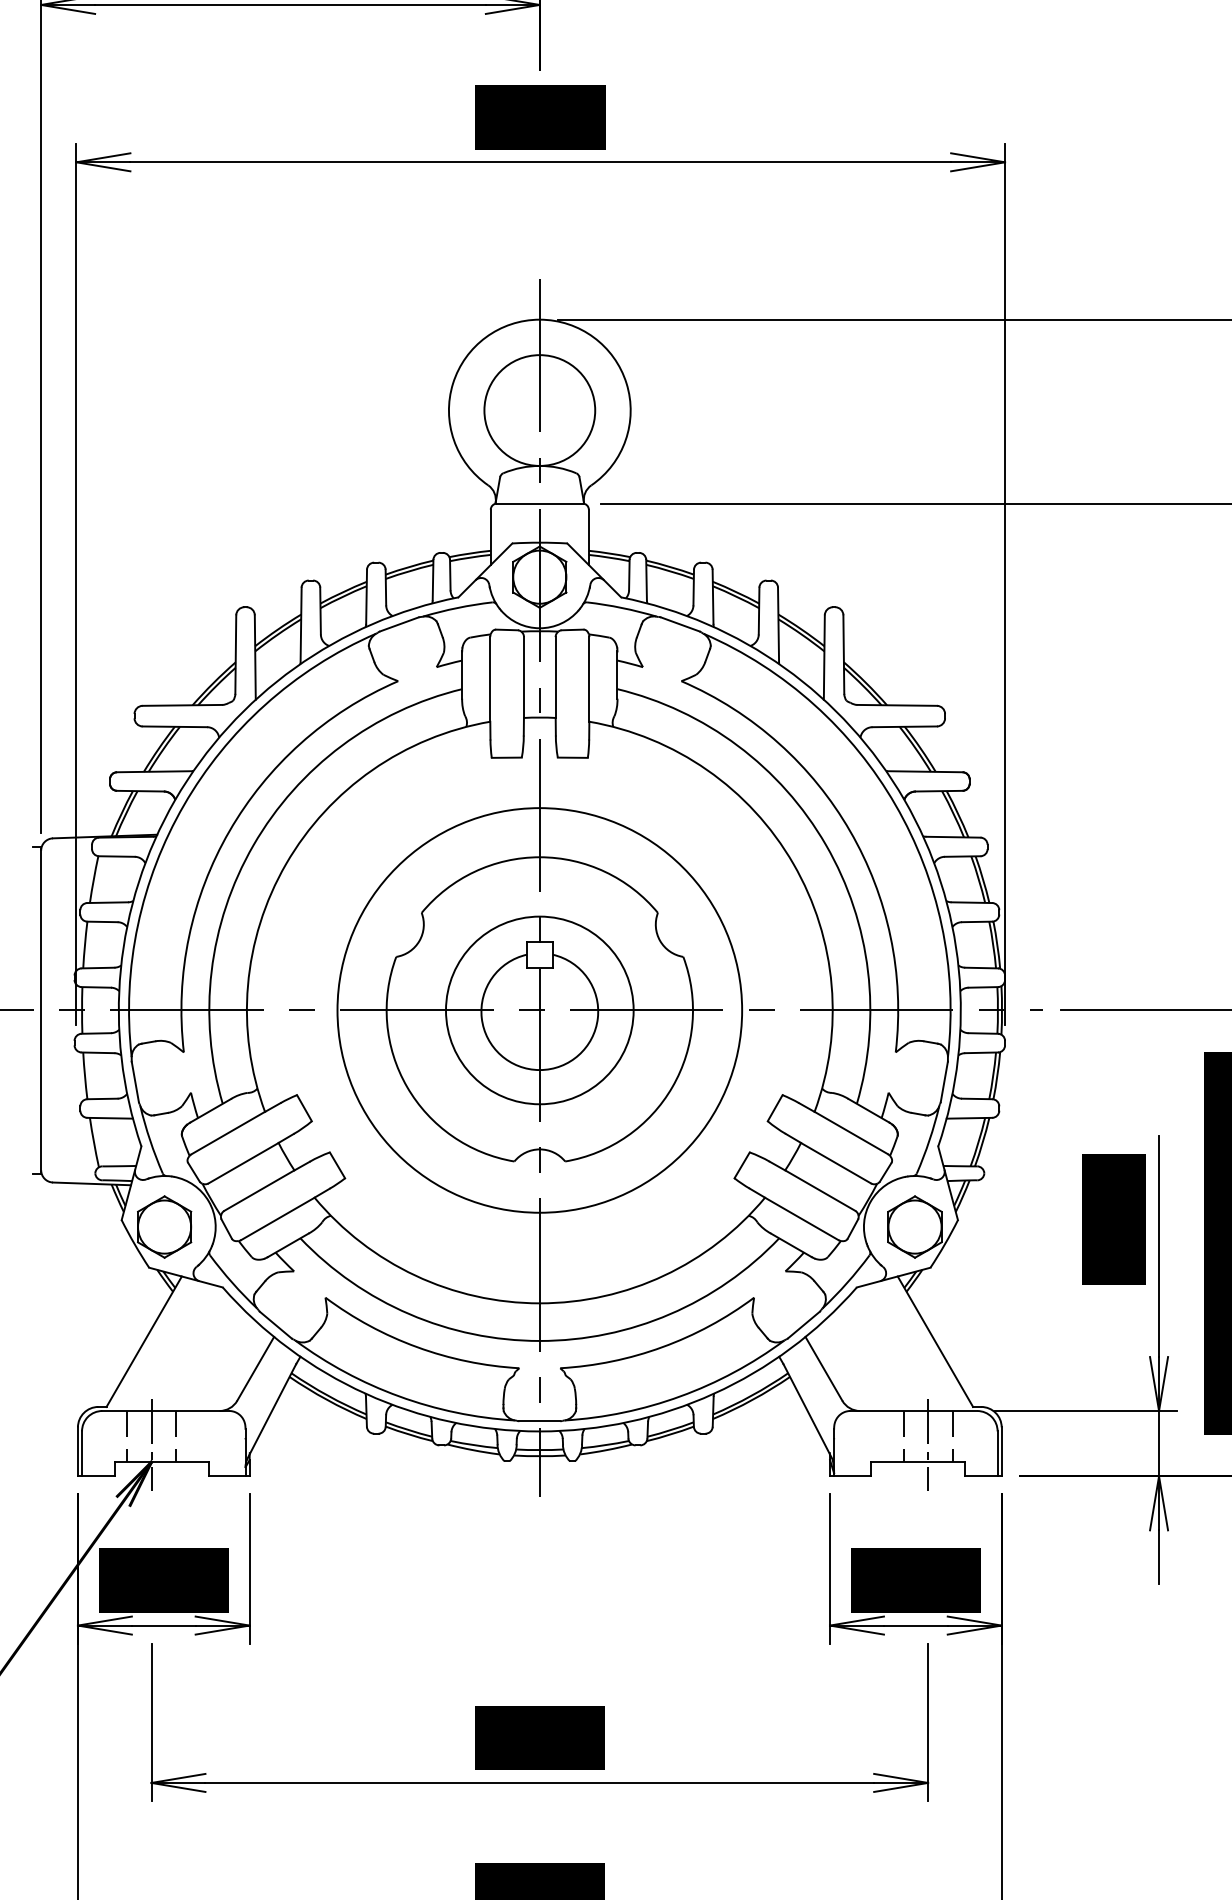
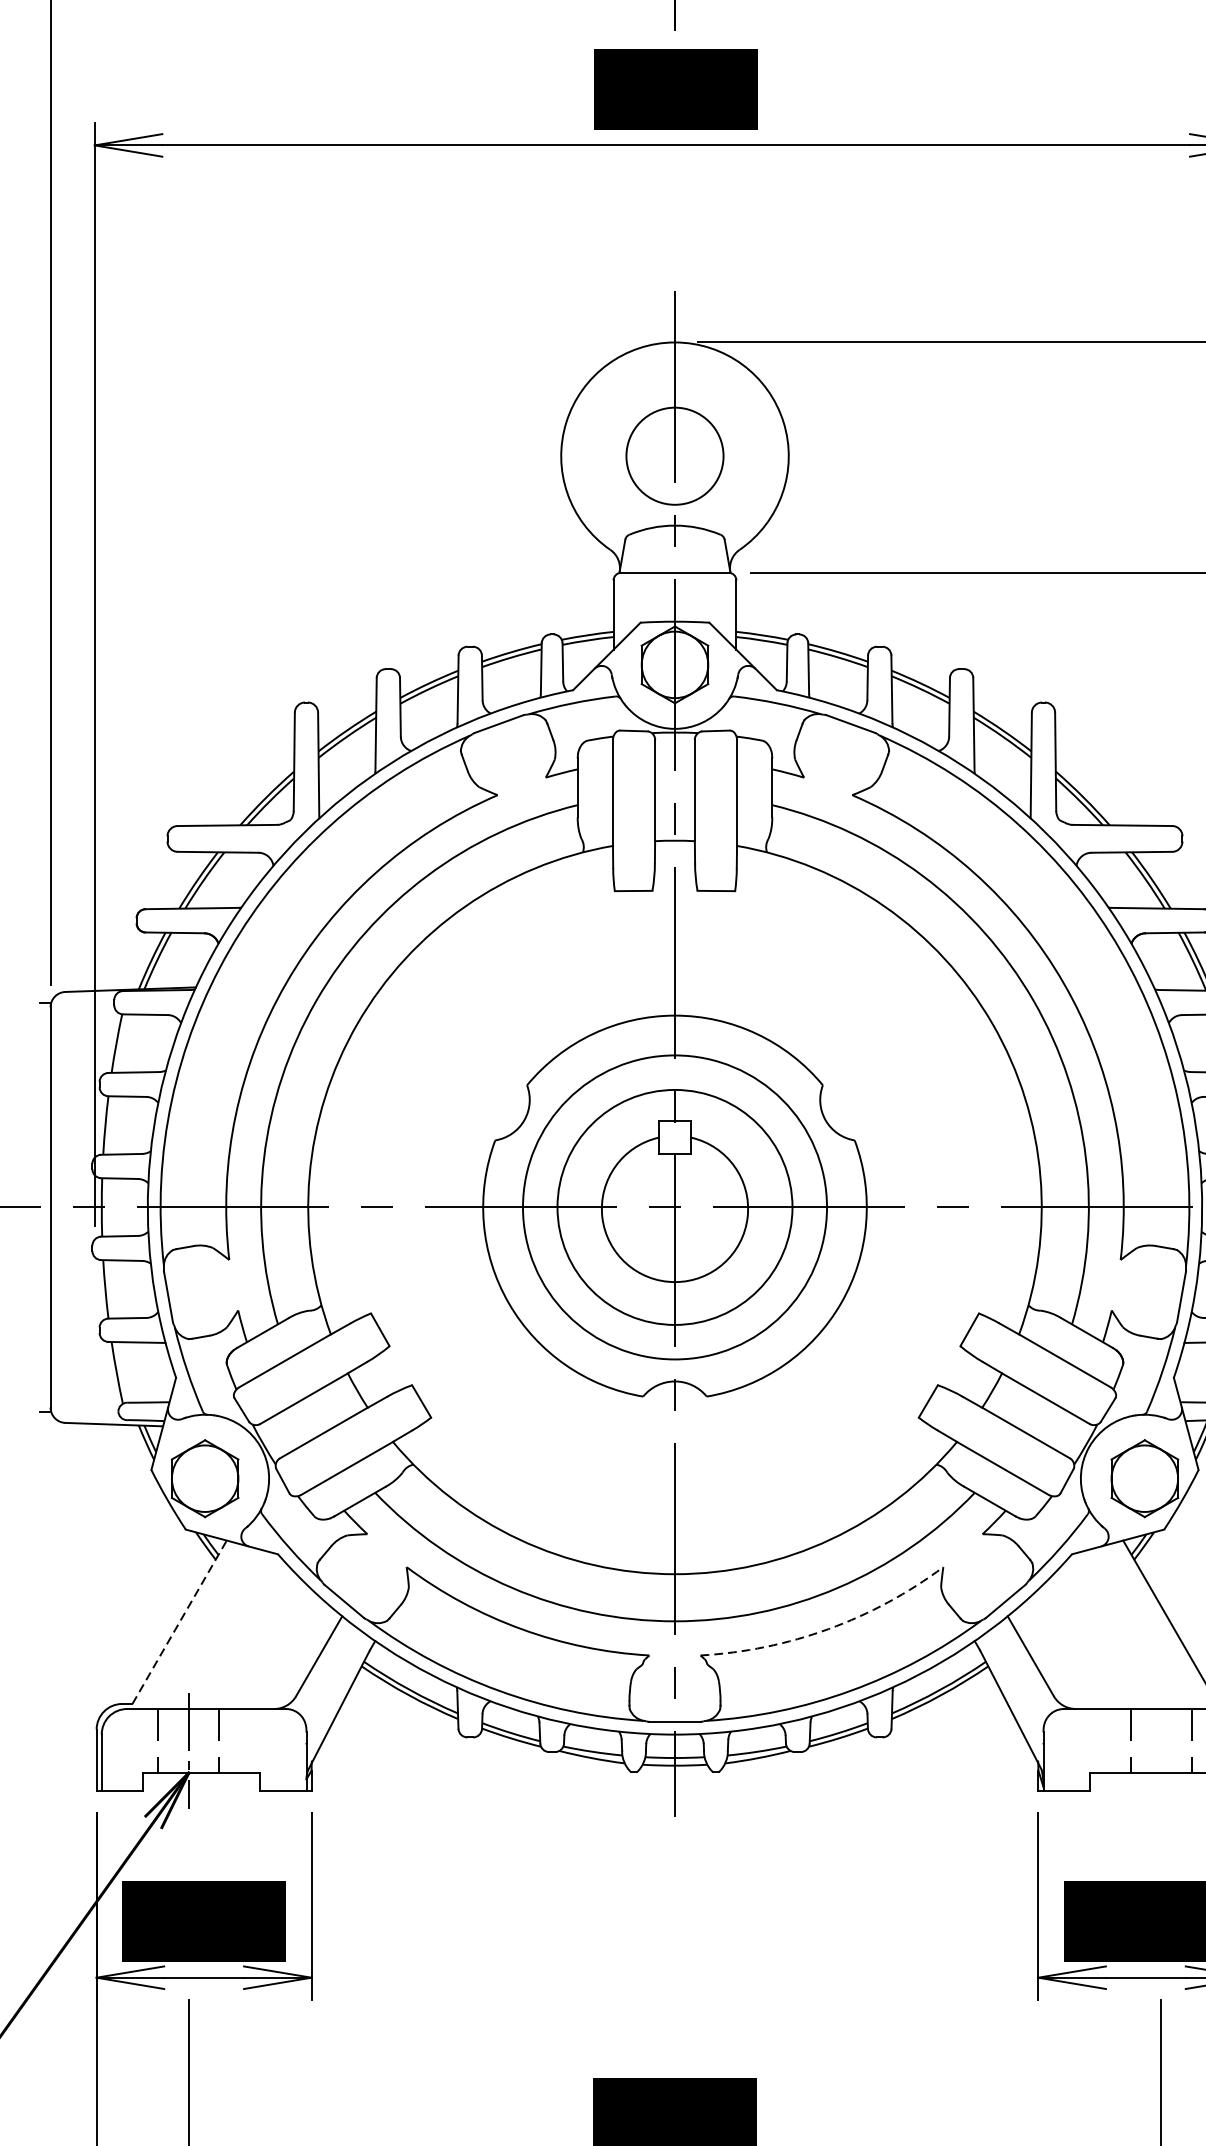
circle: (539, 410) -> (674, 456), size x0.7
circle: (539, 1010) -> (674, 1207), size x0.6
line: (144, 1341) -> (179, 1621), solid -> dashed
arc: (662, 1347) -> (828, 1629), solid -> dashed
line: (928, 1444) -> (1161, 1750), removed

